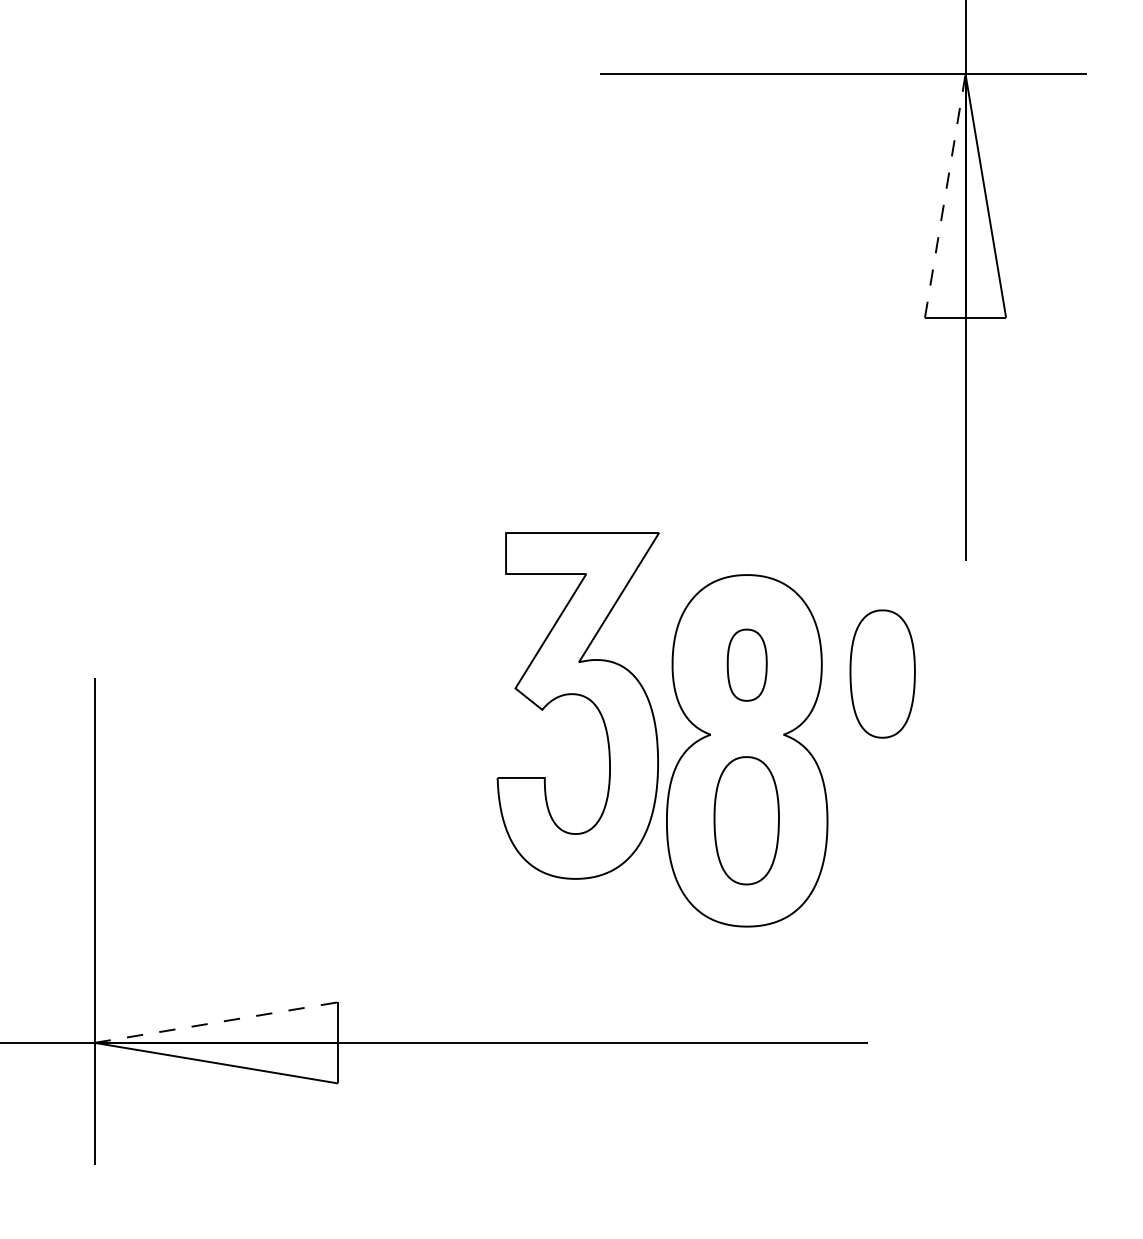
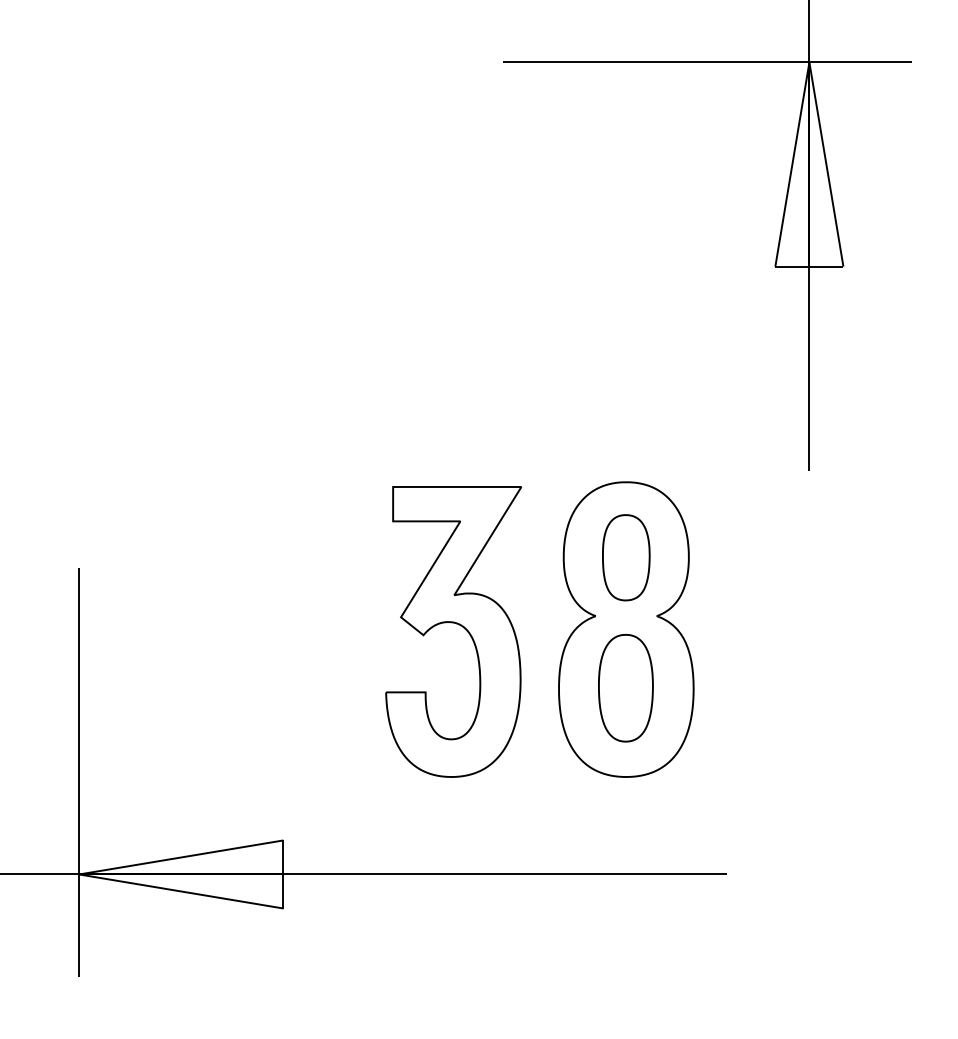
line: (945, 196) -> (792, 164), dashed -> solid
part: (747, 664) -> (626, 557), size x1.43
part: (882, 674) -> (739, 565), removed
part: (581, 697) -> (456, 624), moved
line: (216, 1022) -> (181, 857), dashed -> solid

